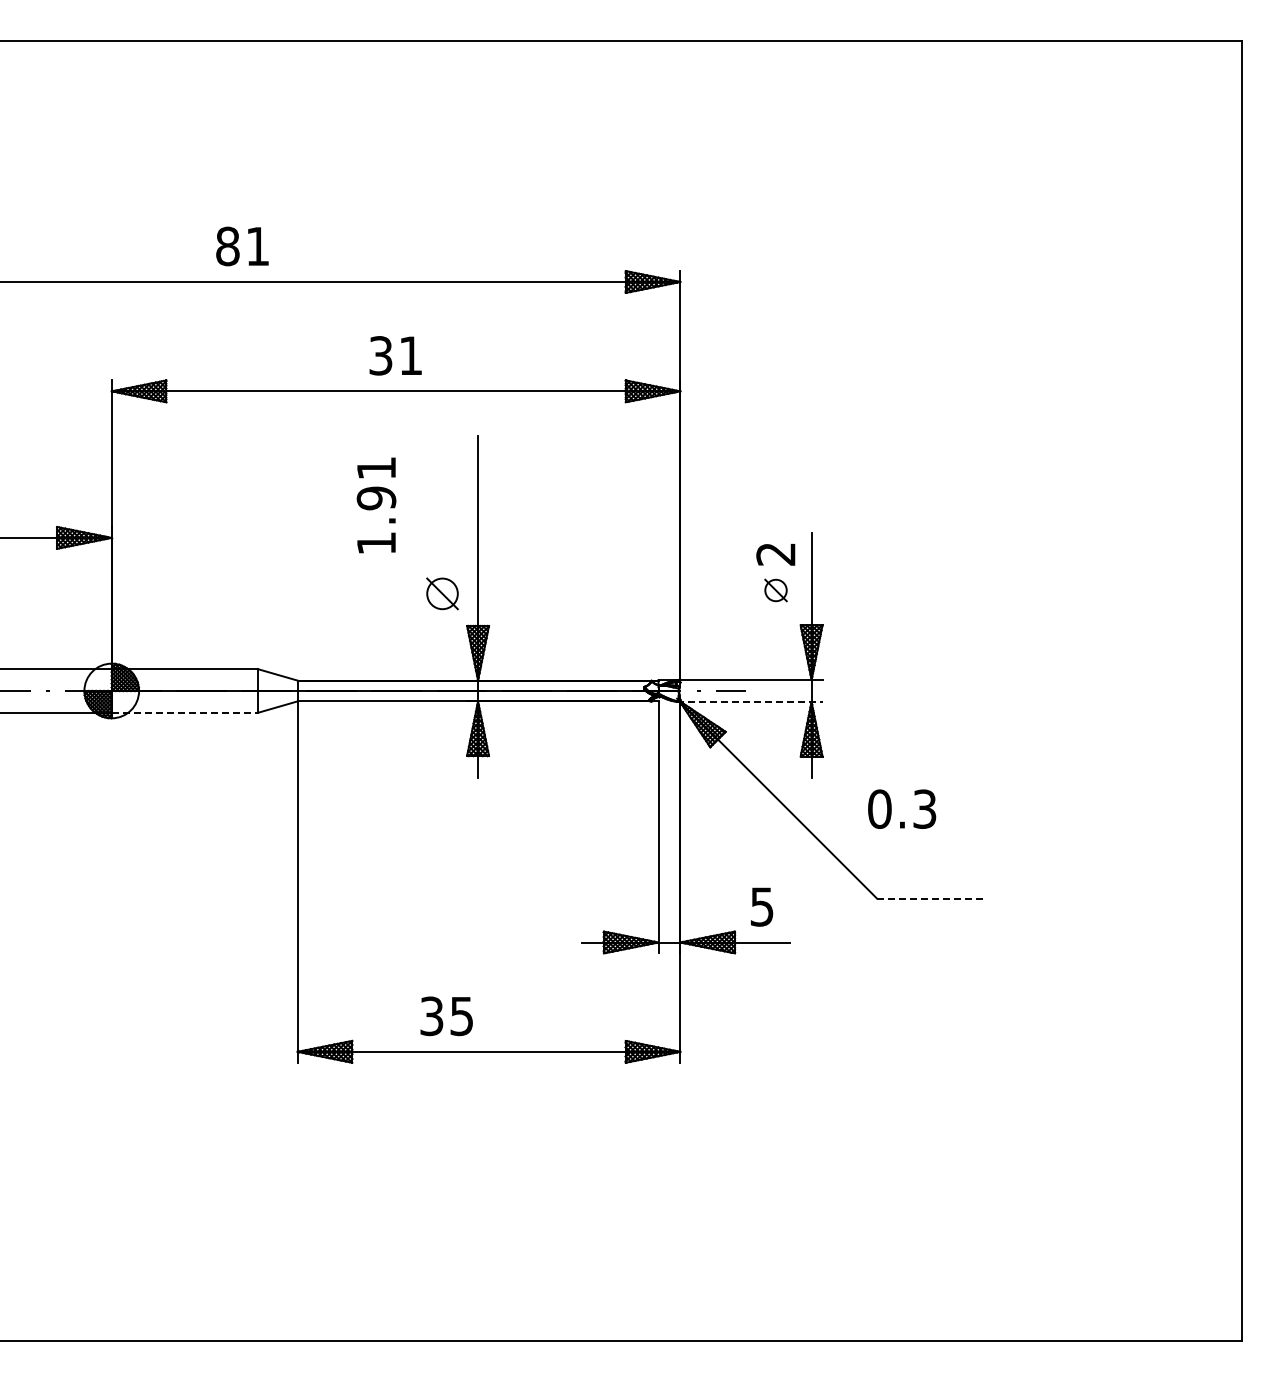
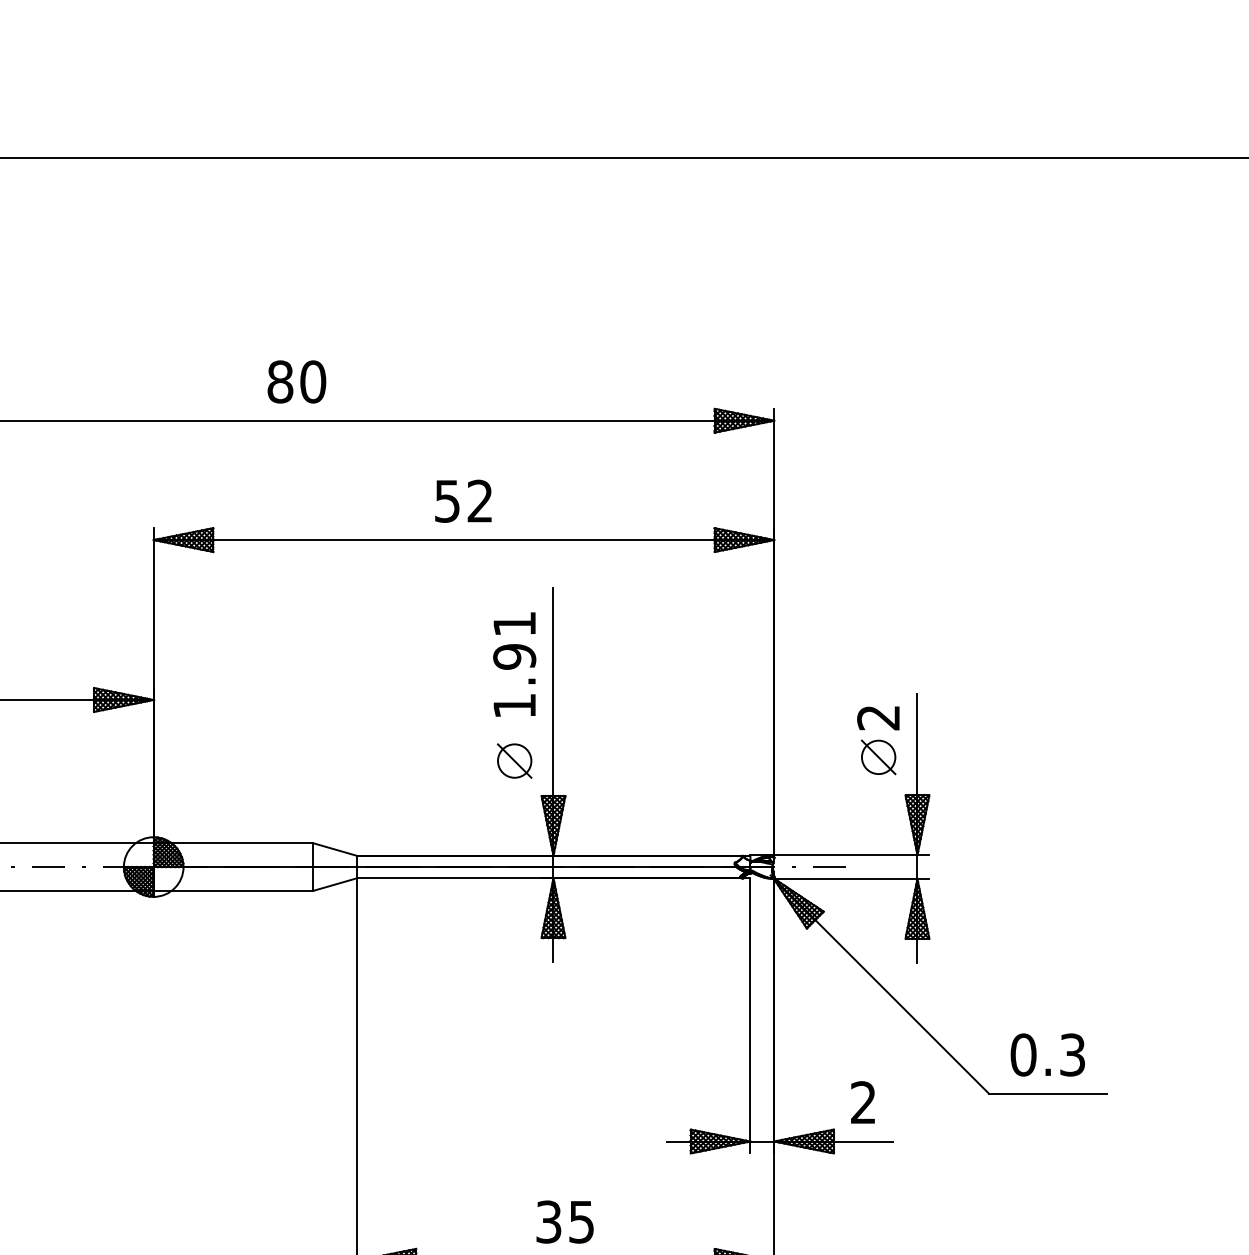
text: (257, 246) -> (312, 381), 81 -> 80
text: (395, 355) -> (463, 500), 31 -> 52
text: (376, 505) -> (514, 664), moved
part: (775, 590) -> (878, 757), size x1.43
line: (749, 701) -> (849, 878), dashed -> solid
line: (185, 712) -> (234, 890), dashed -> solid
text: (902, 808) -> (1048, 1054), moved
line: (931, 898) -> (1048, 1093), dashed -> solid
text: (761, 906) -> (862, 1102), 5 -> 2
text: (446, 1016) -> (564, 1222), moved

